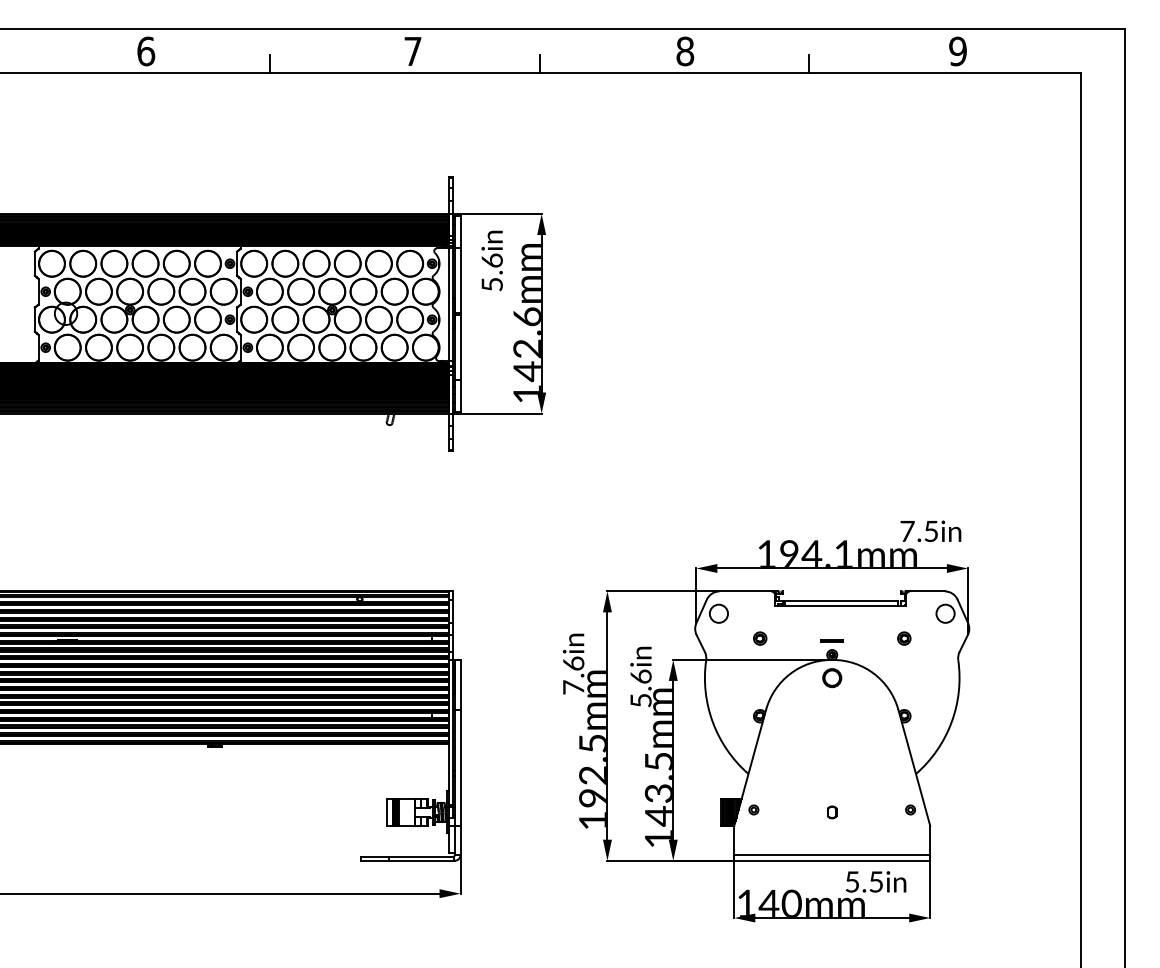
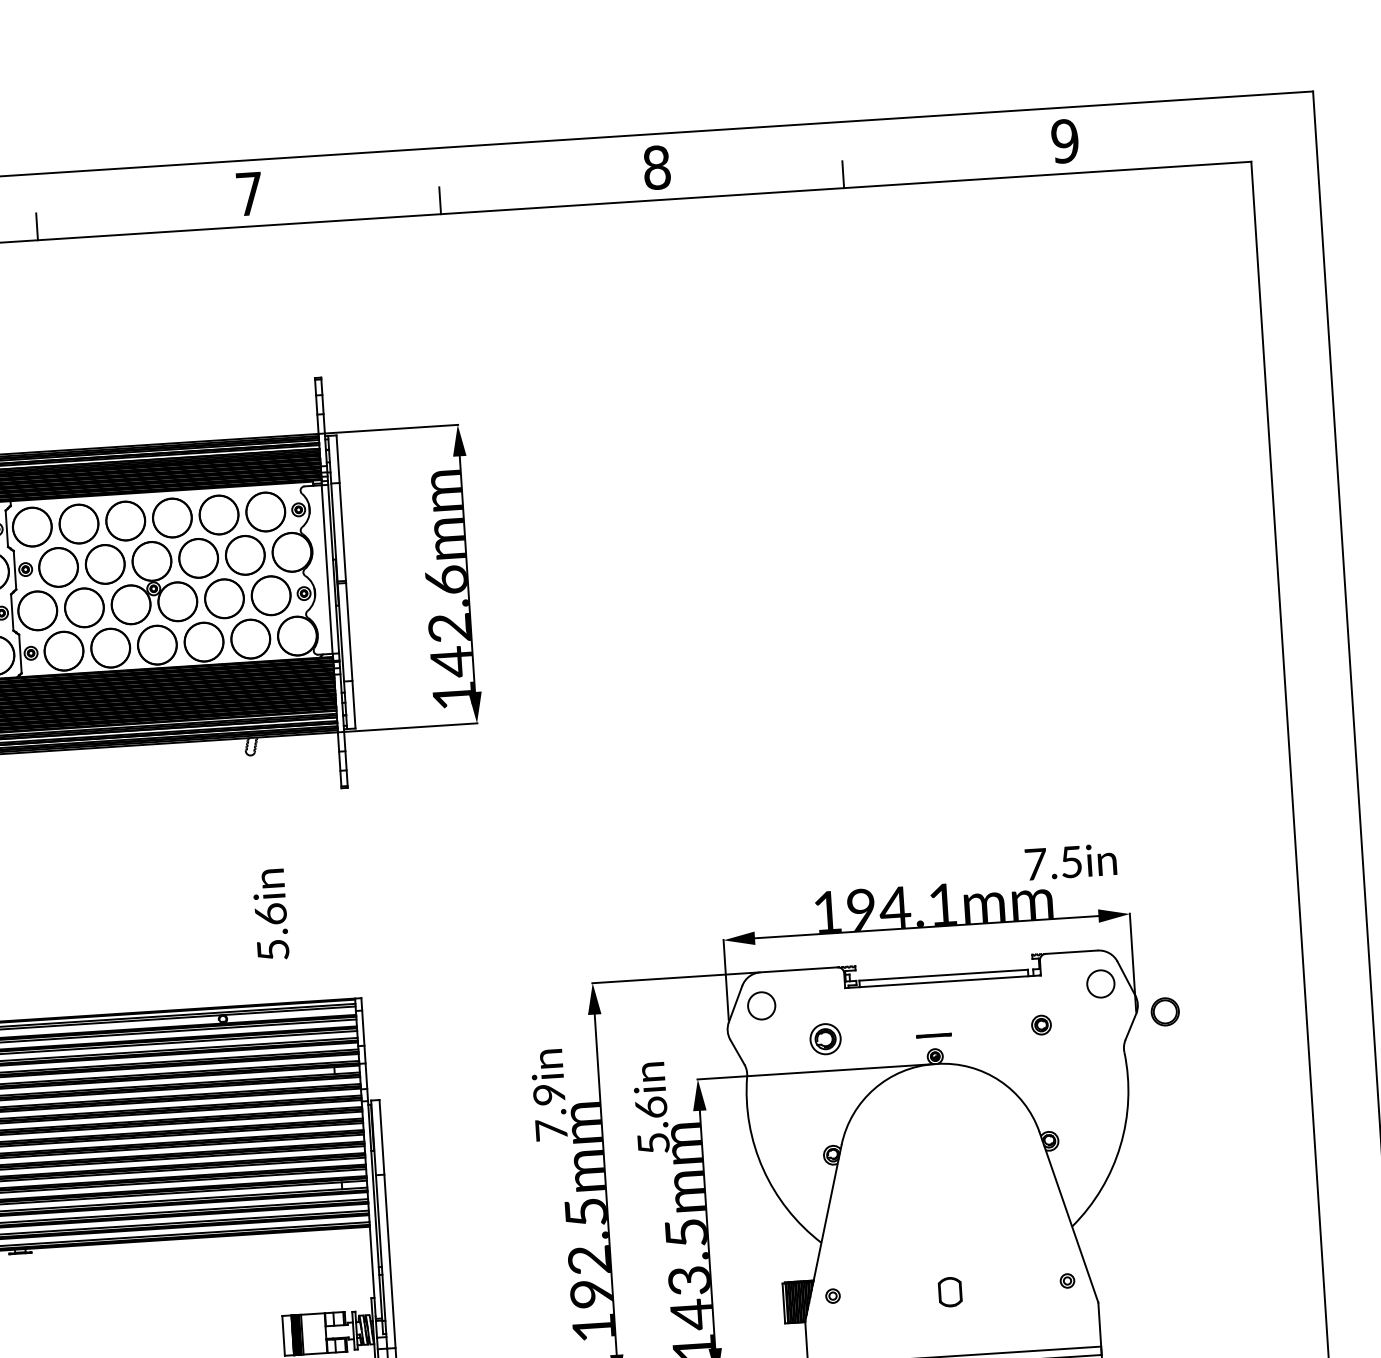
text: (491, 260) -> (269, 914), moved
part: (760, 638) -> (826, 1038), size x1.6
text: (573, 663) -> (548, 1094), 7.6in -> 7.9in
part: (832, 678) -> (1165, 1012), moved
part: (832, 812) -> (950, 1292), size x1.6

